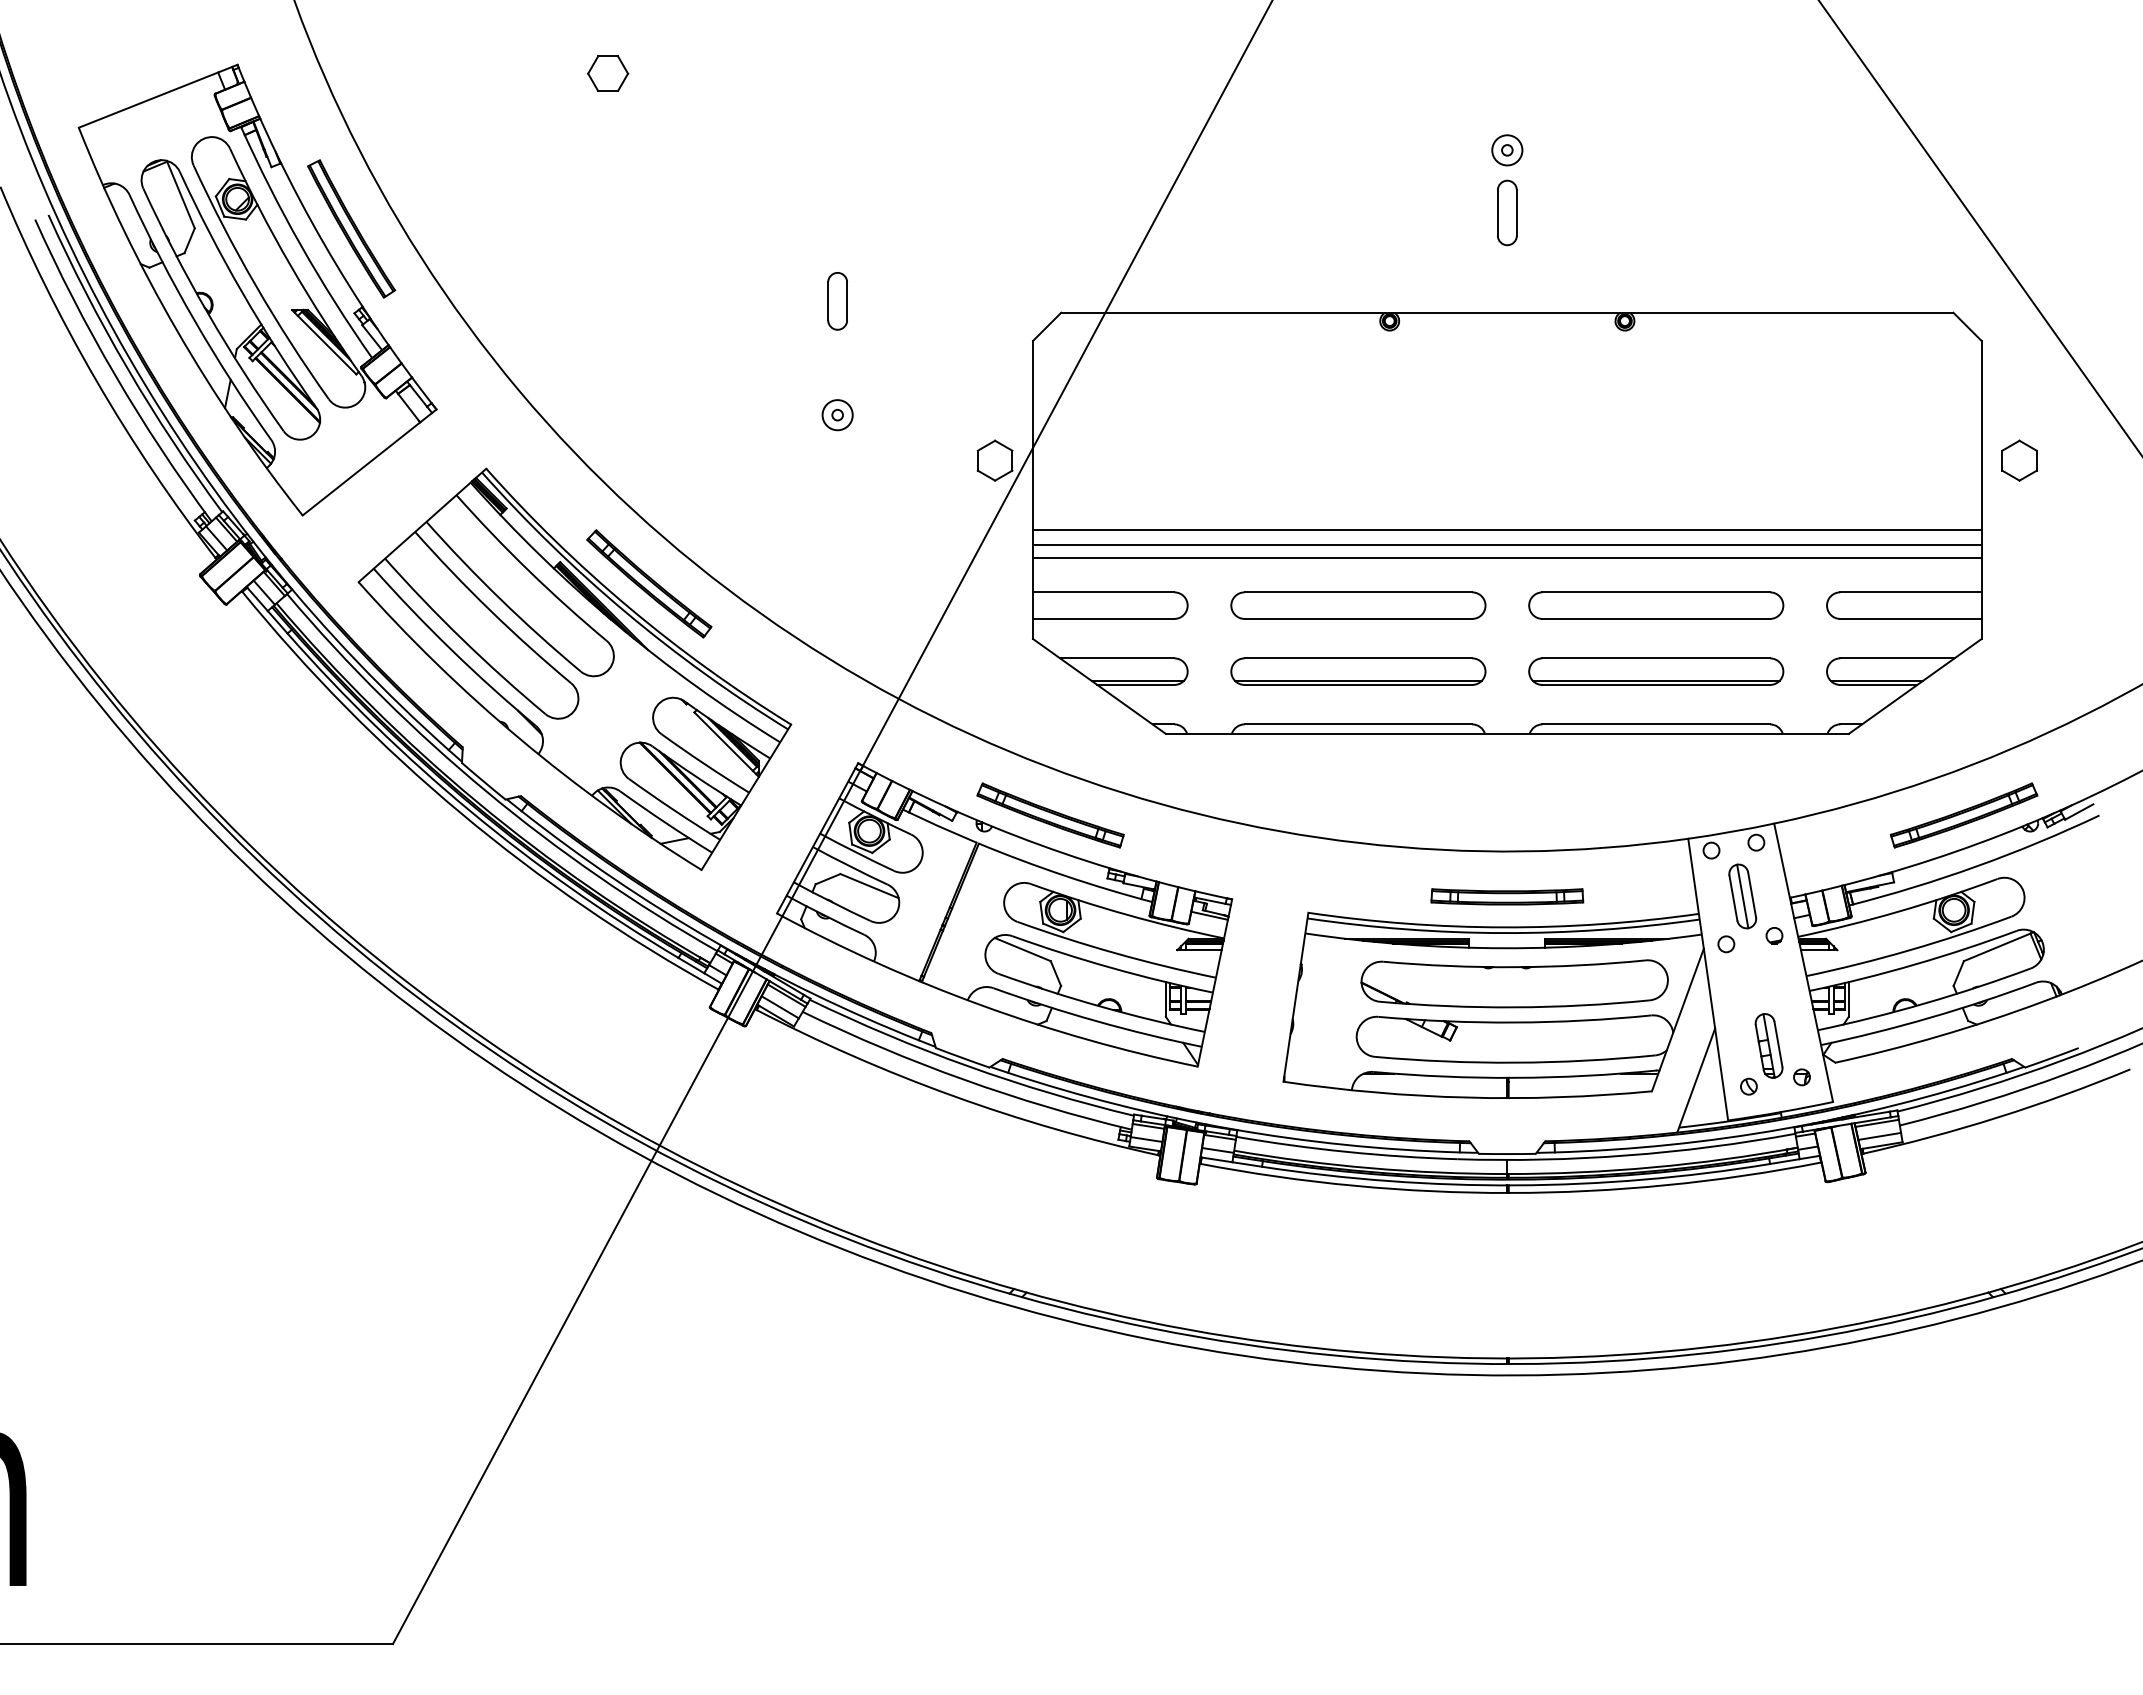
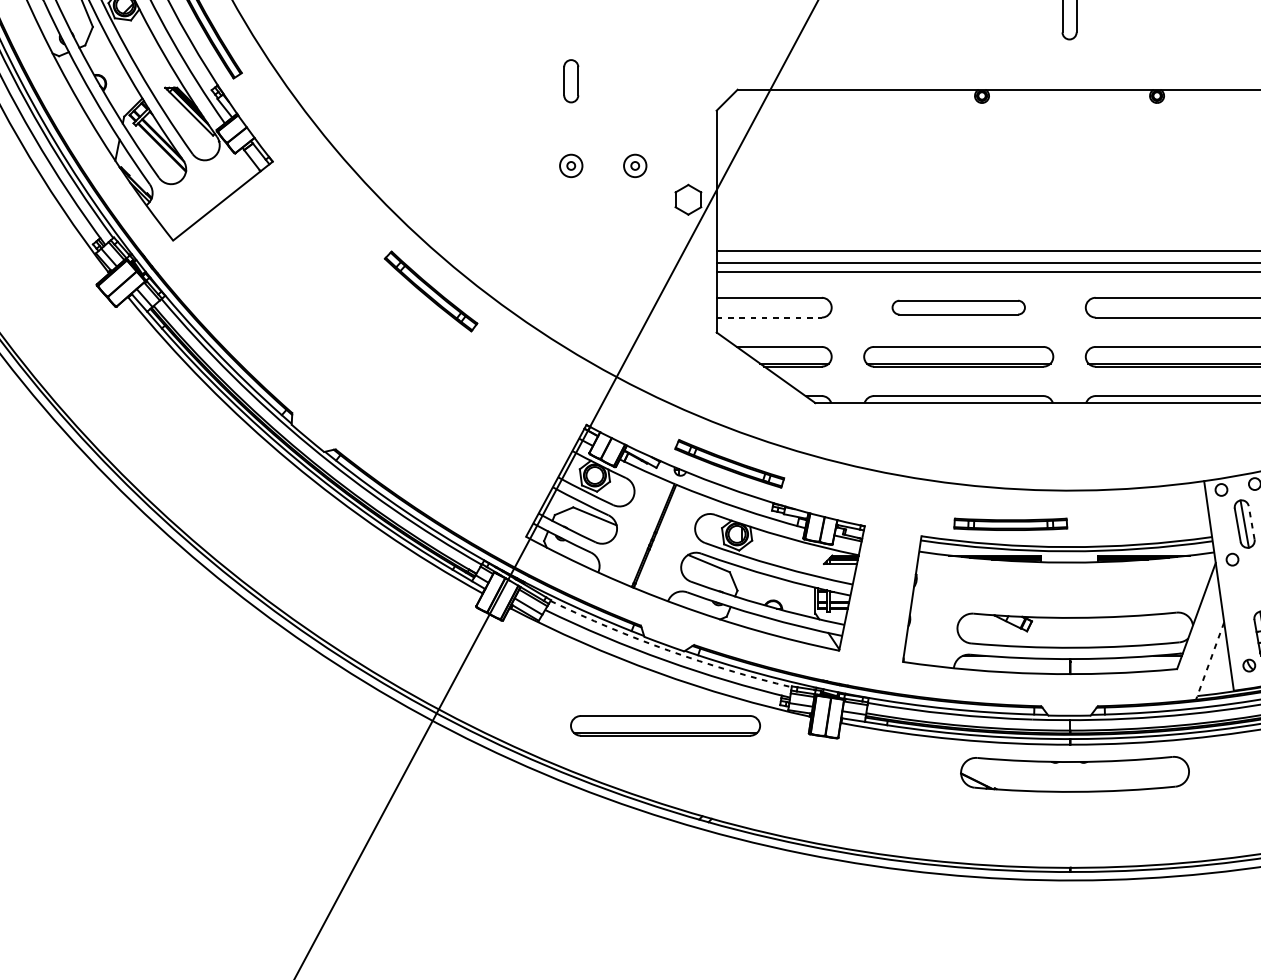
part: (923, 415) -> (635, 166), added
part: (1358, 605) -> (958, 307), size x0.7
line: (1103, 618) -> (769, 317), solid -> dashed
part: (574, 668) -> (375, 354), removed
line: (1752, 894) -> (1251, 522), solid -> dashed
part: (1507, 896) -> (1010, 524), moved
part: (1514, 983) -> (1074, 774), moved
arc: (968, 1066) -> (668, 650), solid -> dashed
line: (1696, 1081) -> (1210, 661), solid -> dashed
part: (964, 1167) -> (665, 725), added

